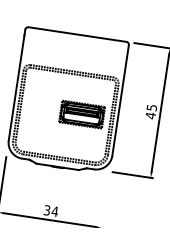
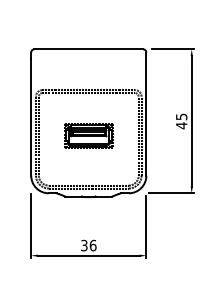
part: (81, 114) -> (88, 135), moved
line: (105, 201) -> (146, 226), added
text: (54, 211) -> (92, 245), 34 -> 36

